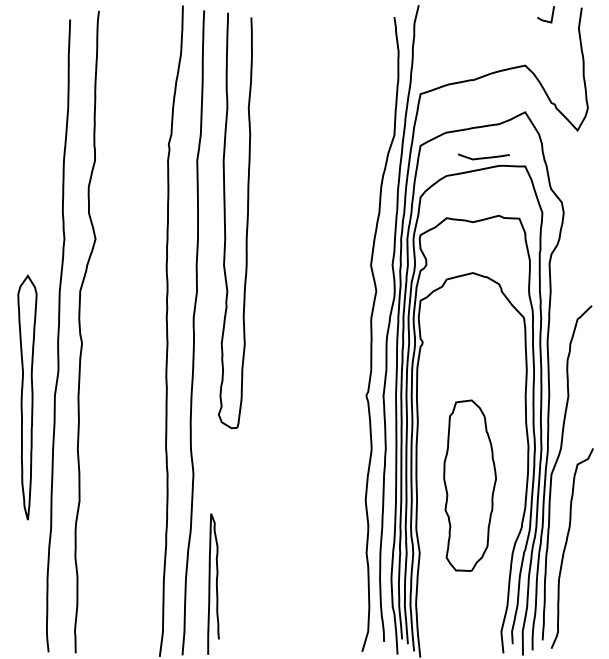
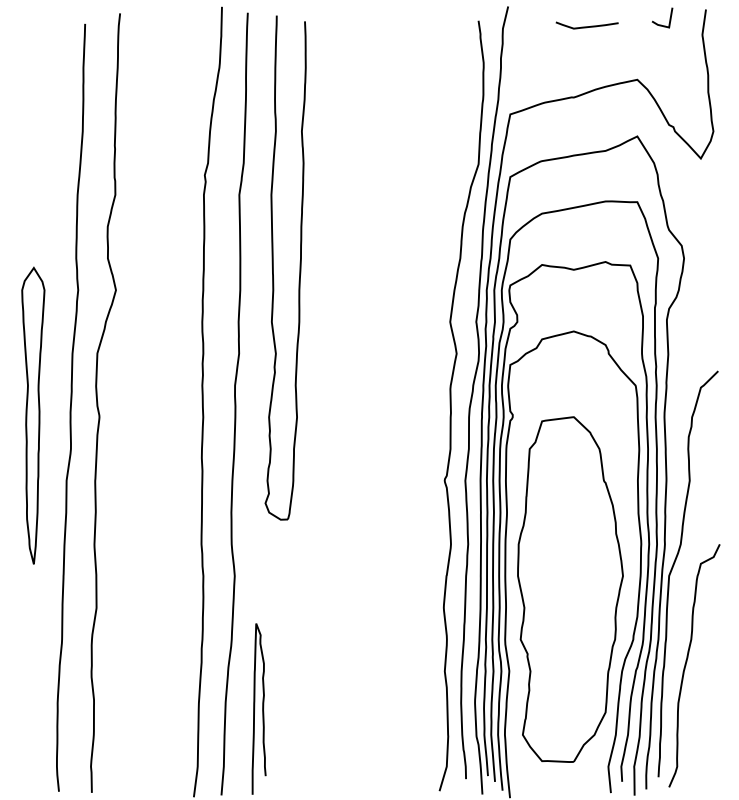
curve: (483, 157) -> (586, 26), moved
part: (27, 397) -> (33, 415), moved
part: (470, 485) -> (570, 589), size x1.67

